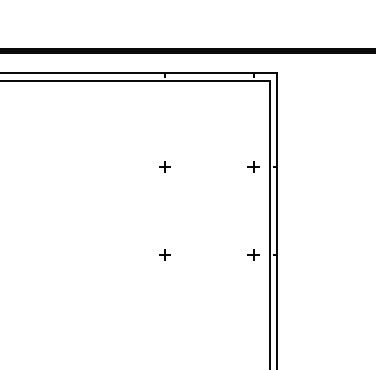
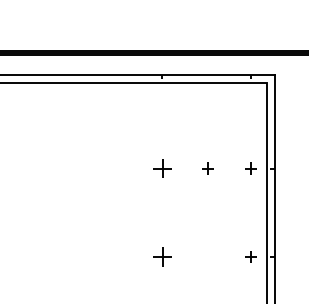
part: (164, 166) -> (161, 168), size x1.6
part: (210, 166) -> (207, 168), added
part: (164, 254) -> (161, 256), size x1.6

